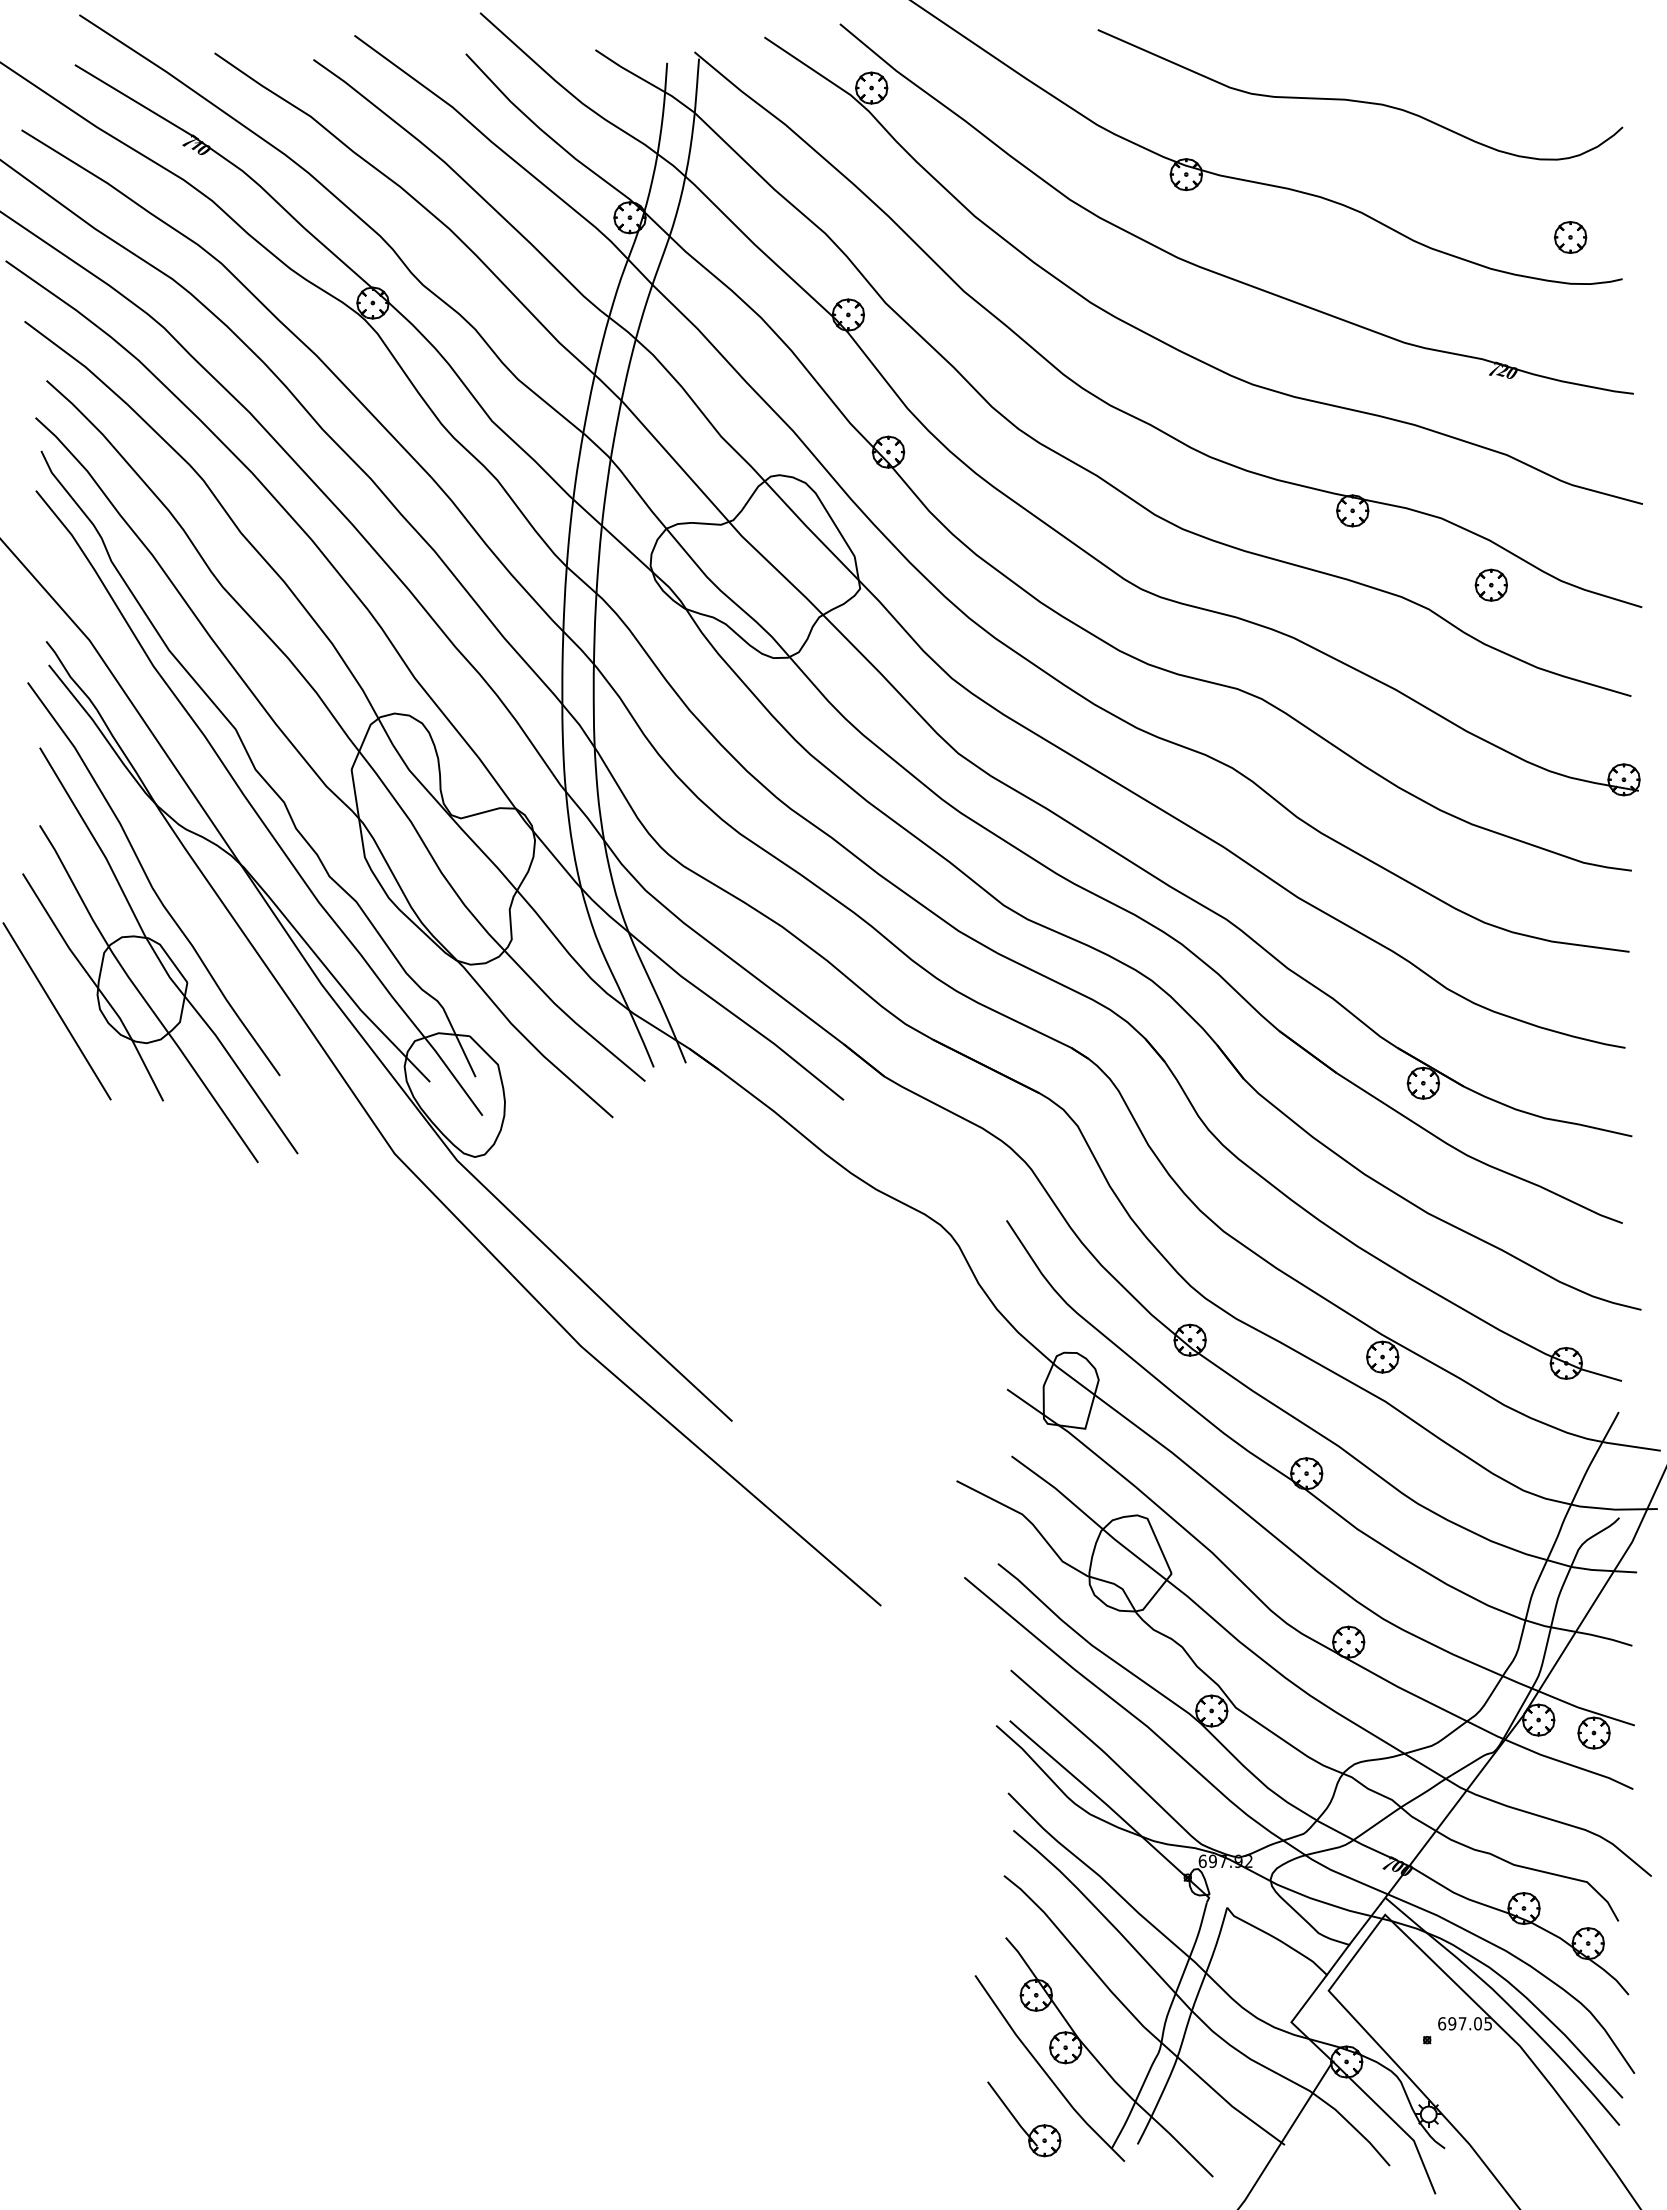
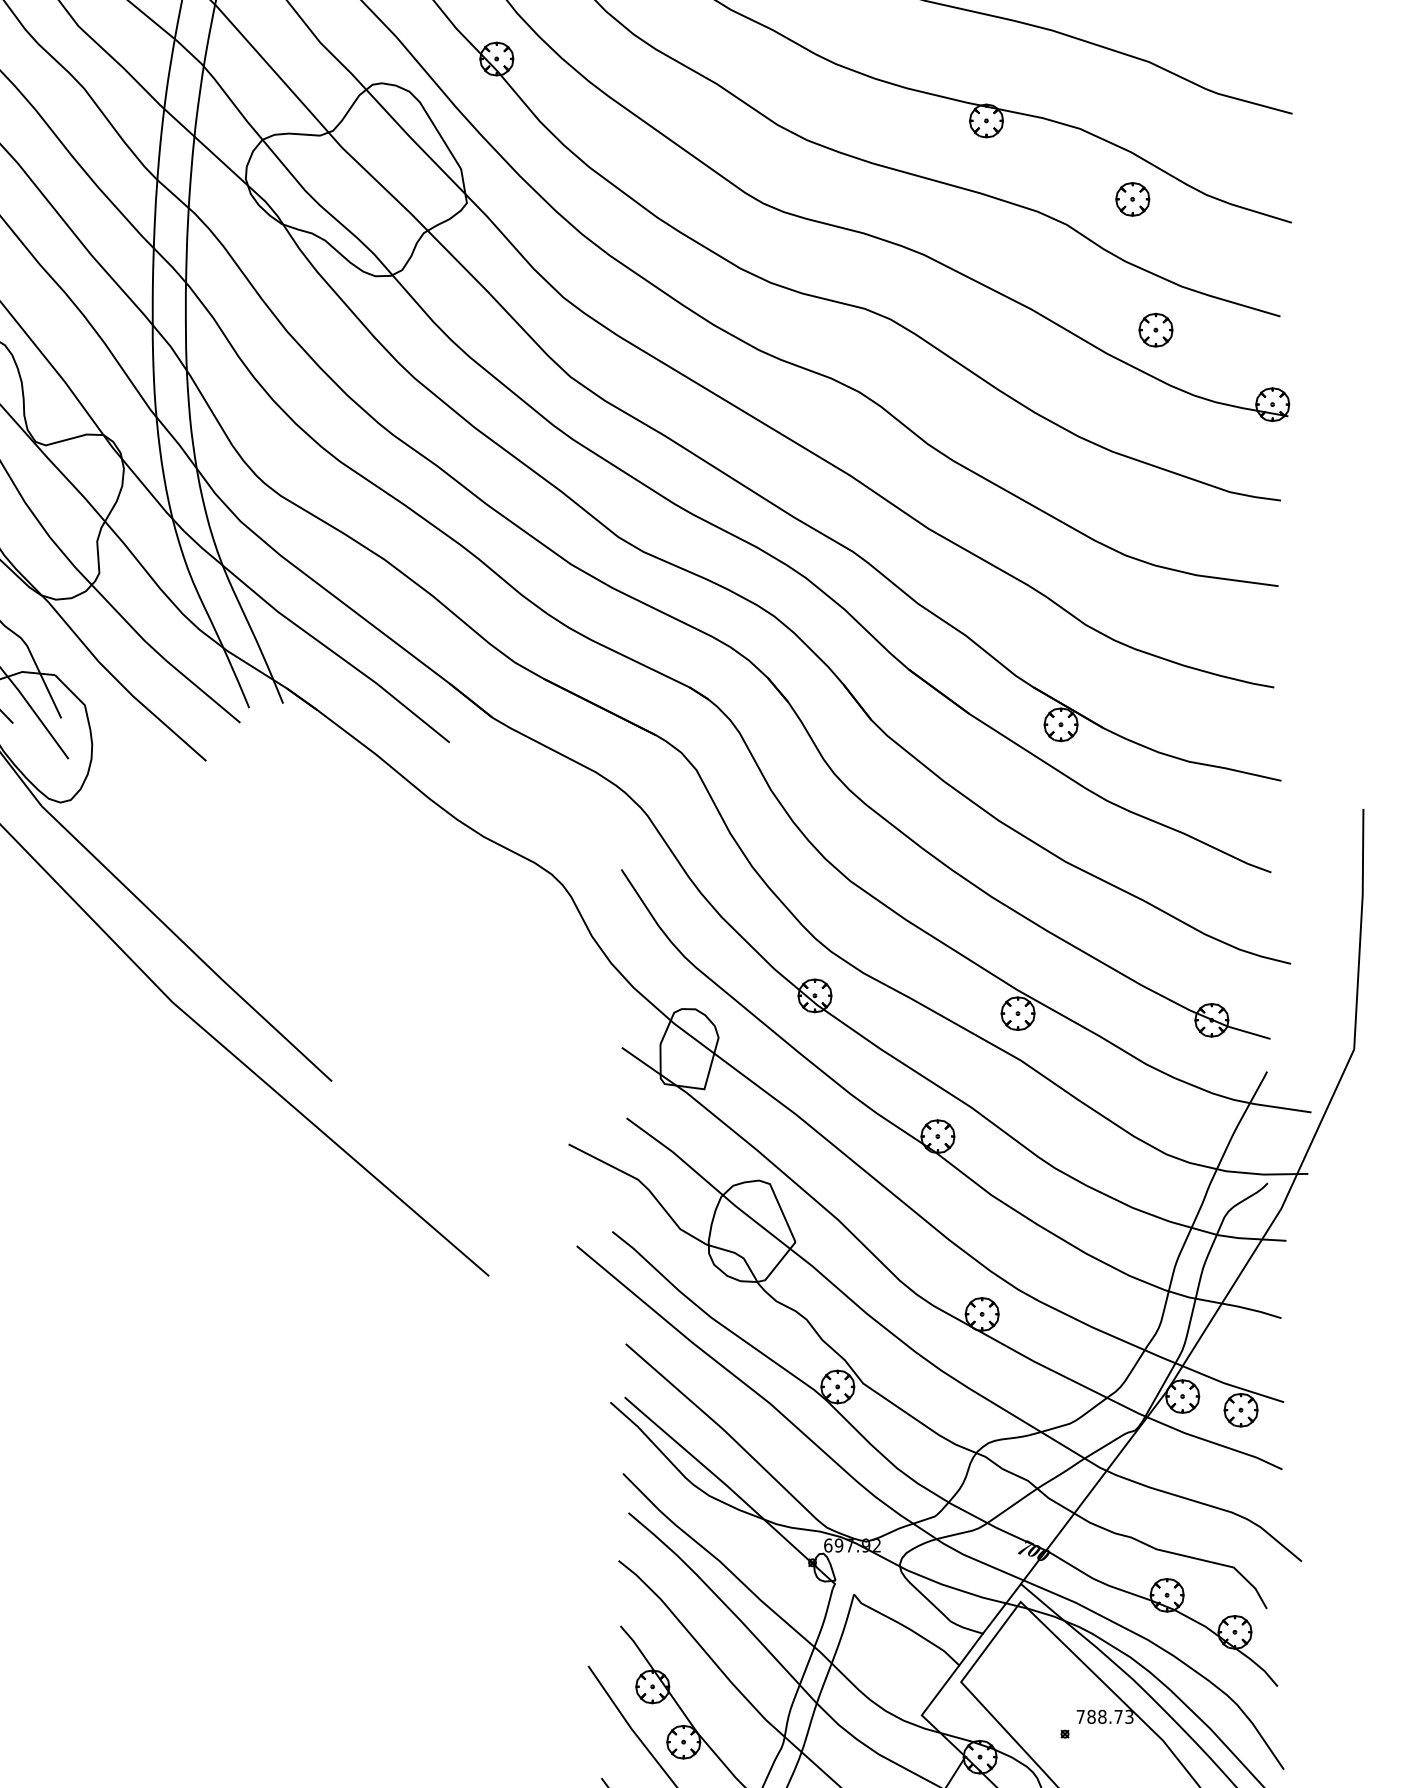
part: (1512, 708) -> (1155, 329), added
text: (1465, 2023) -> (1105, 1716), 697.05 -> 788.73

